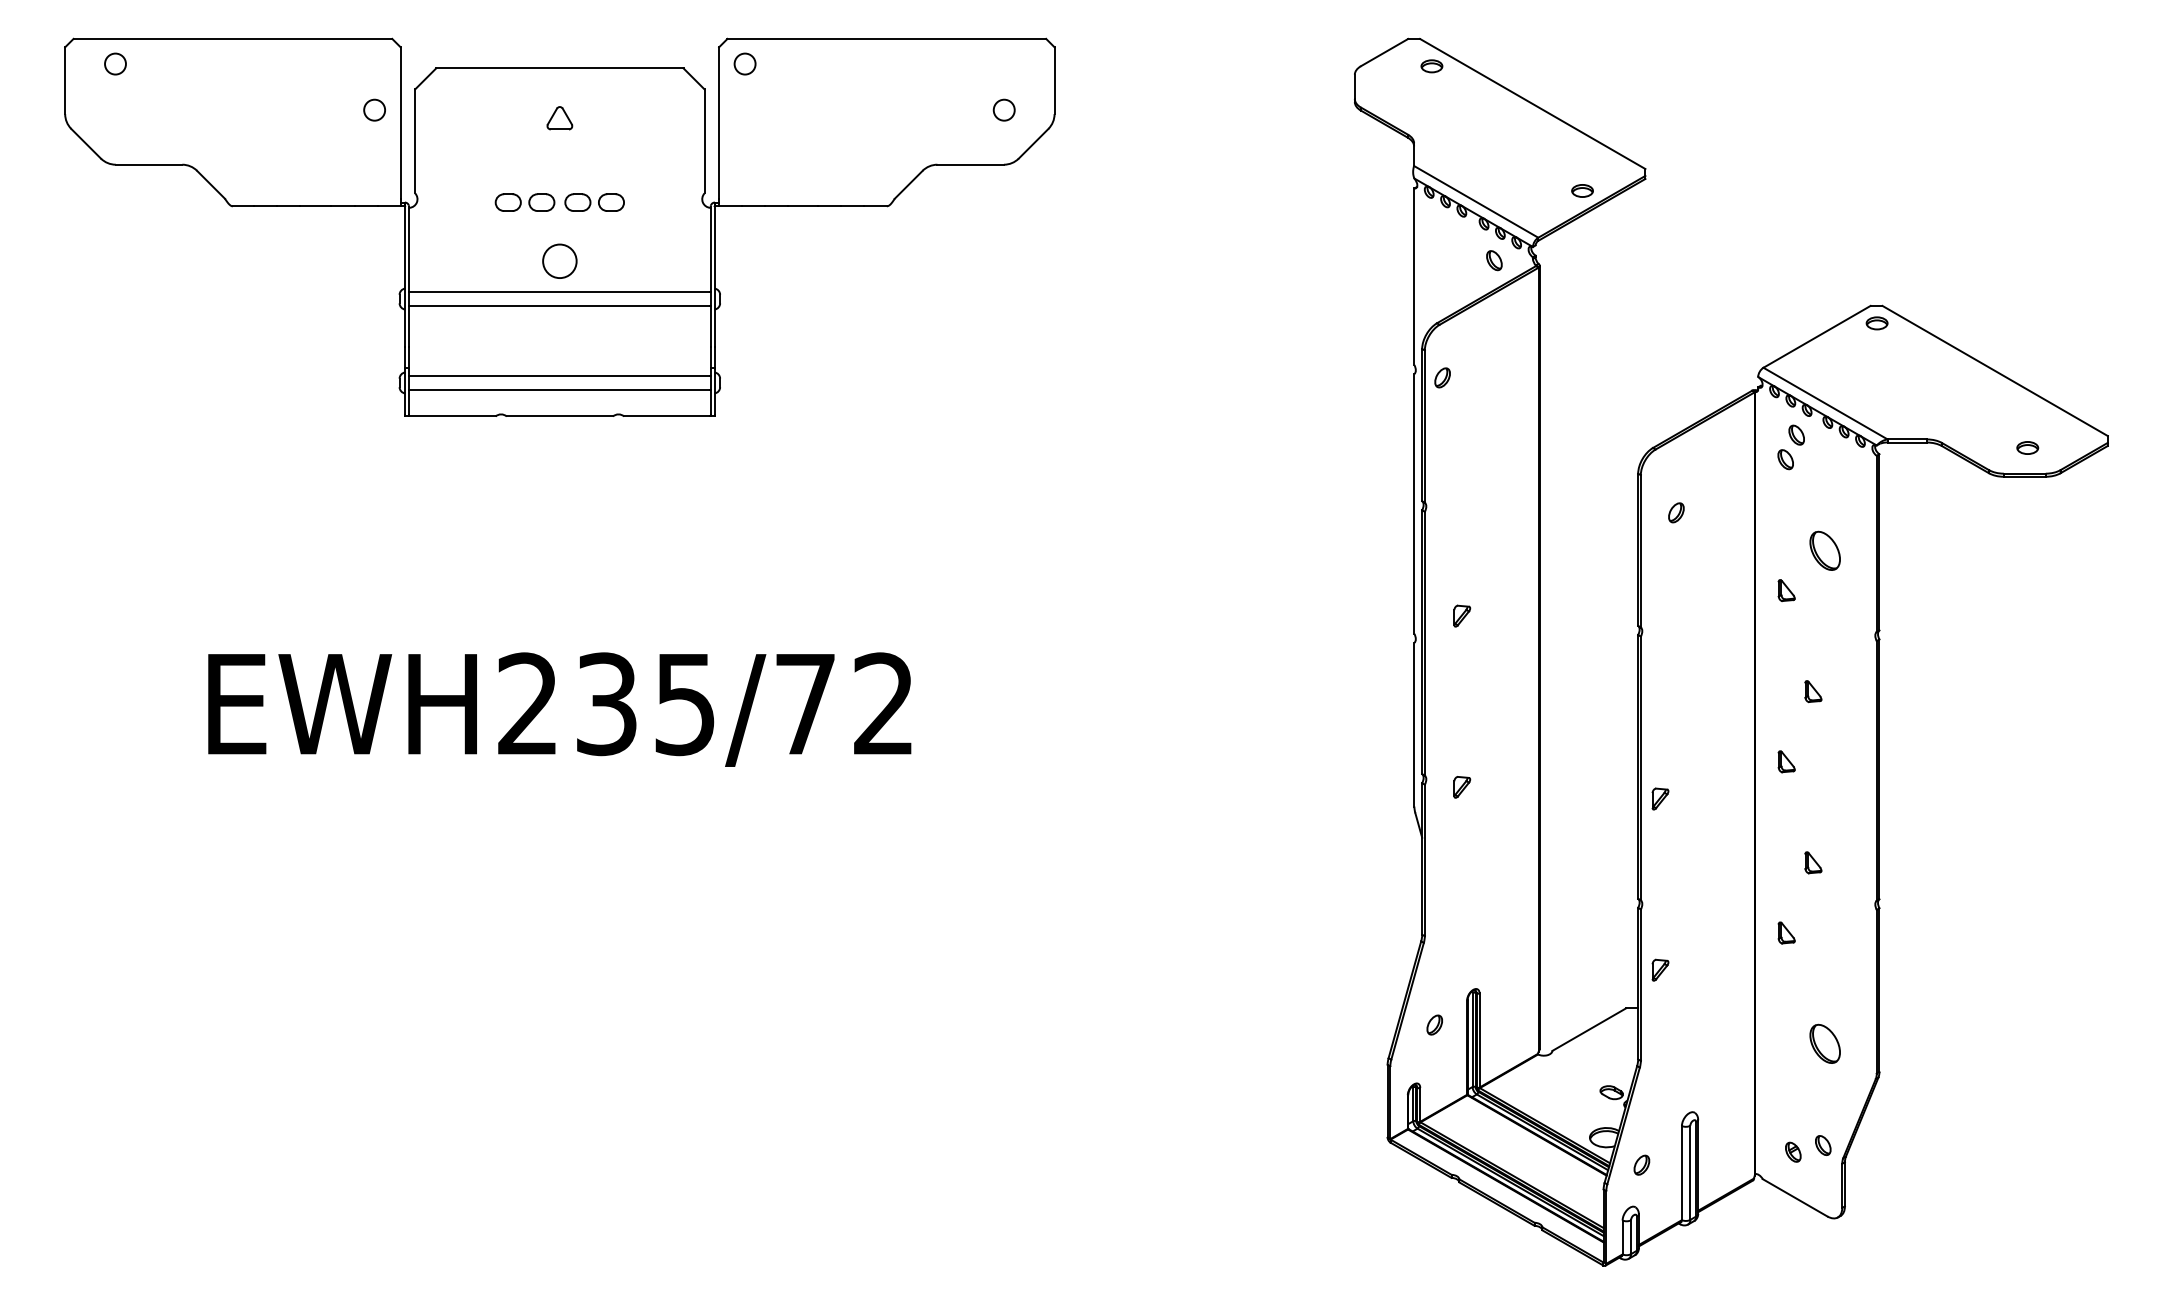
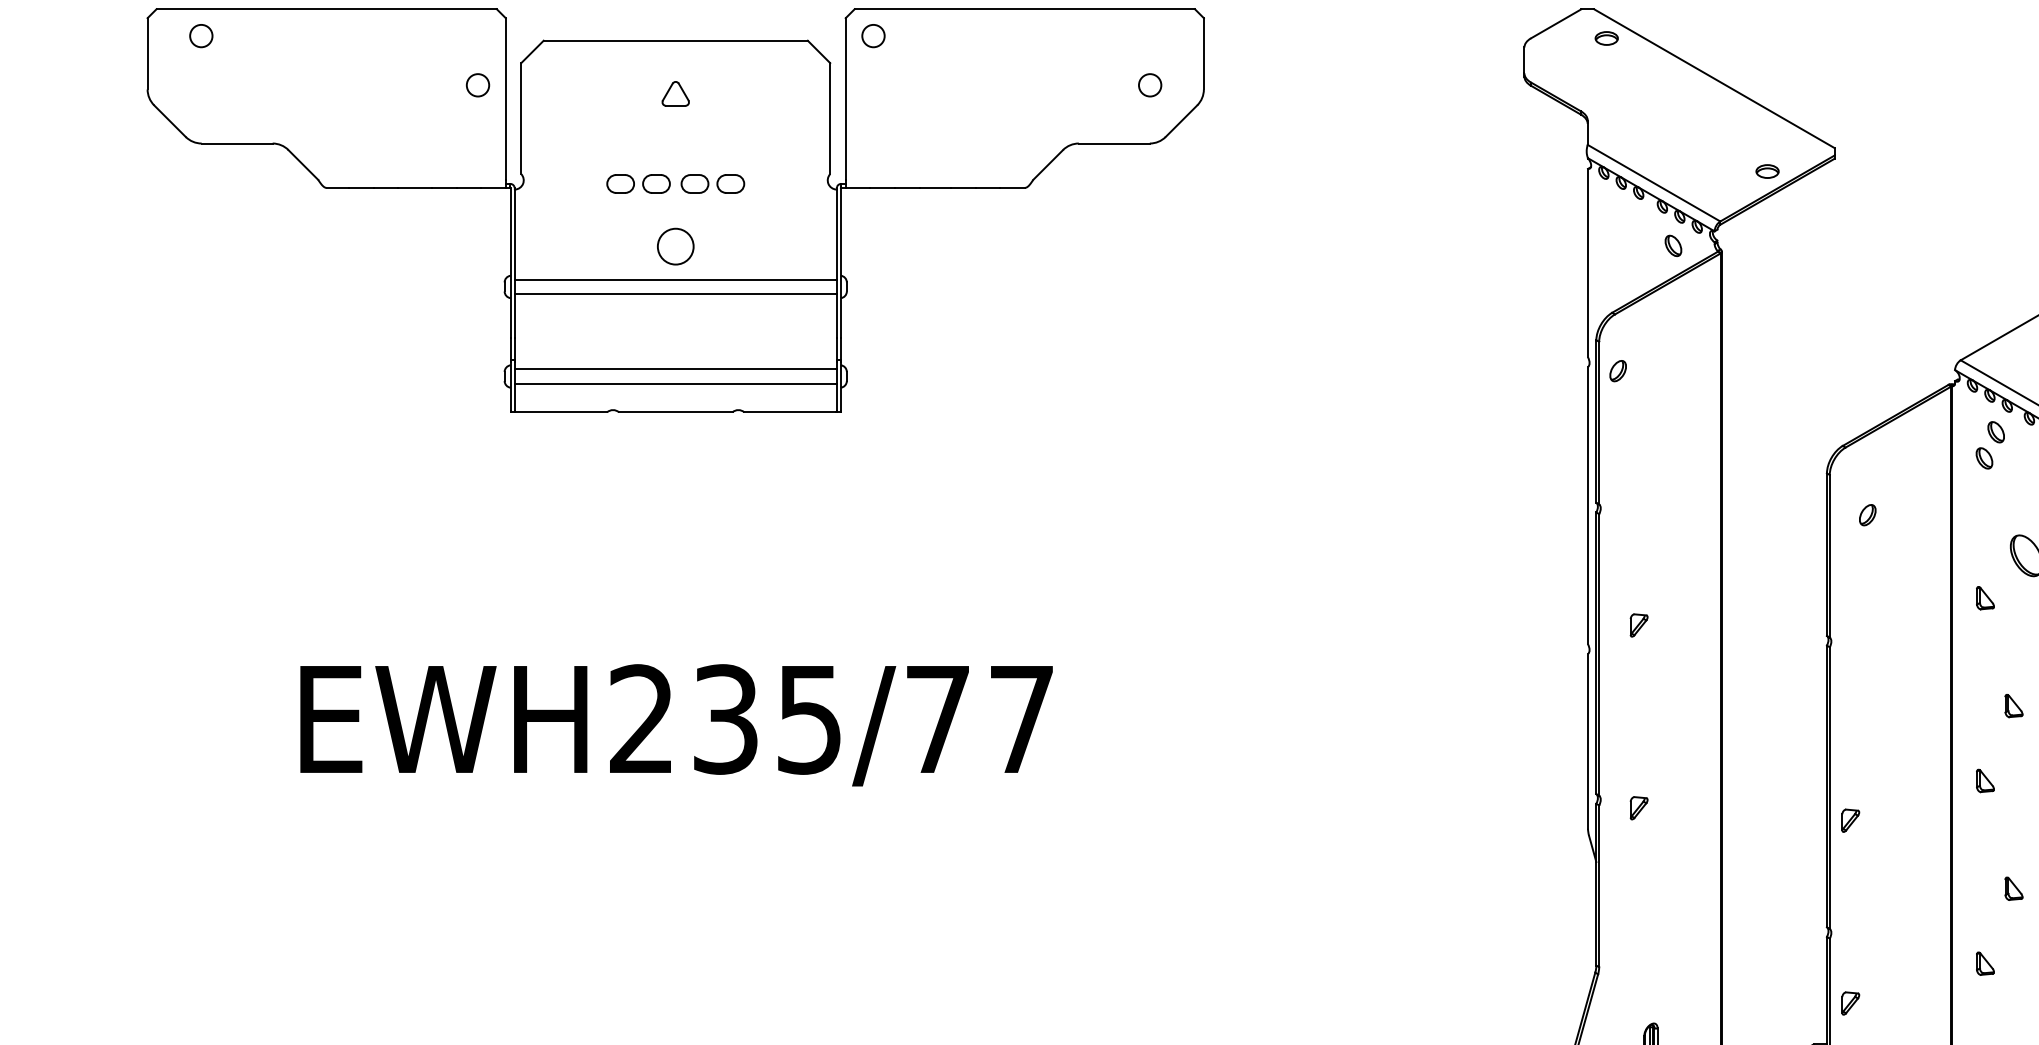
text: (883, 703) -> (1021, 718), EWH235/72 -> EWH235/77

